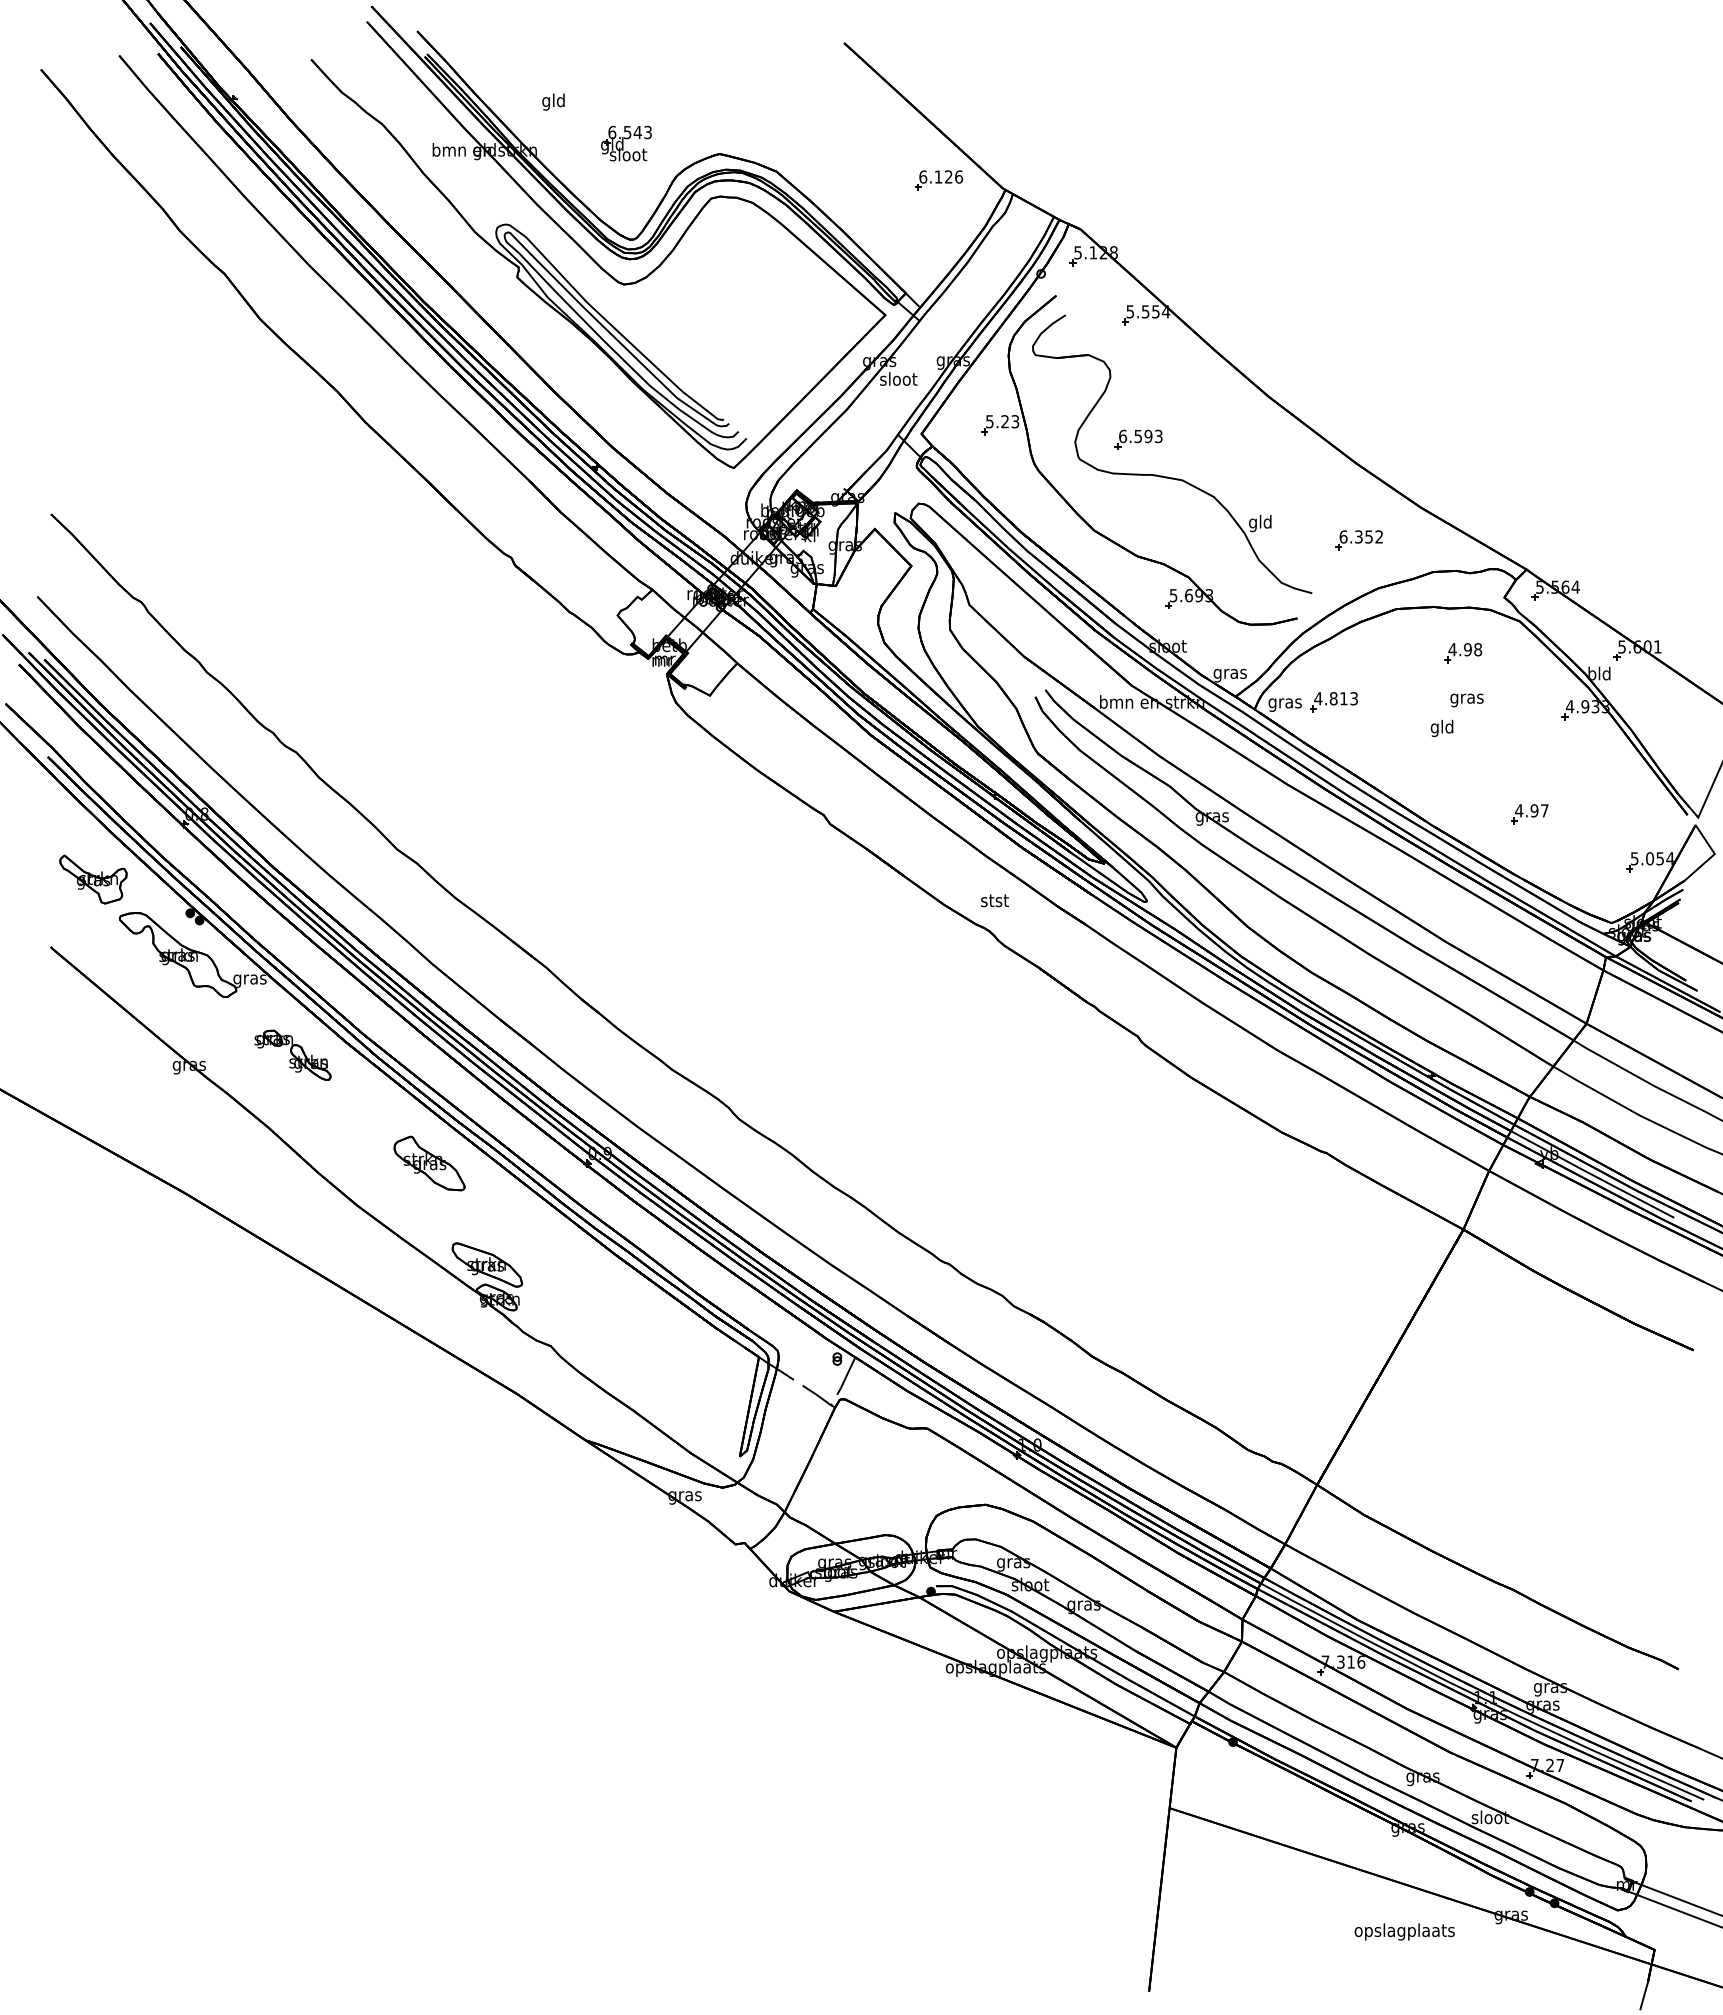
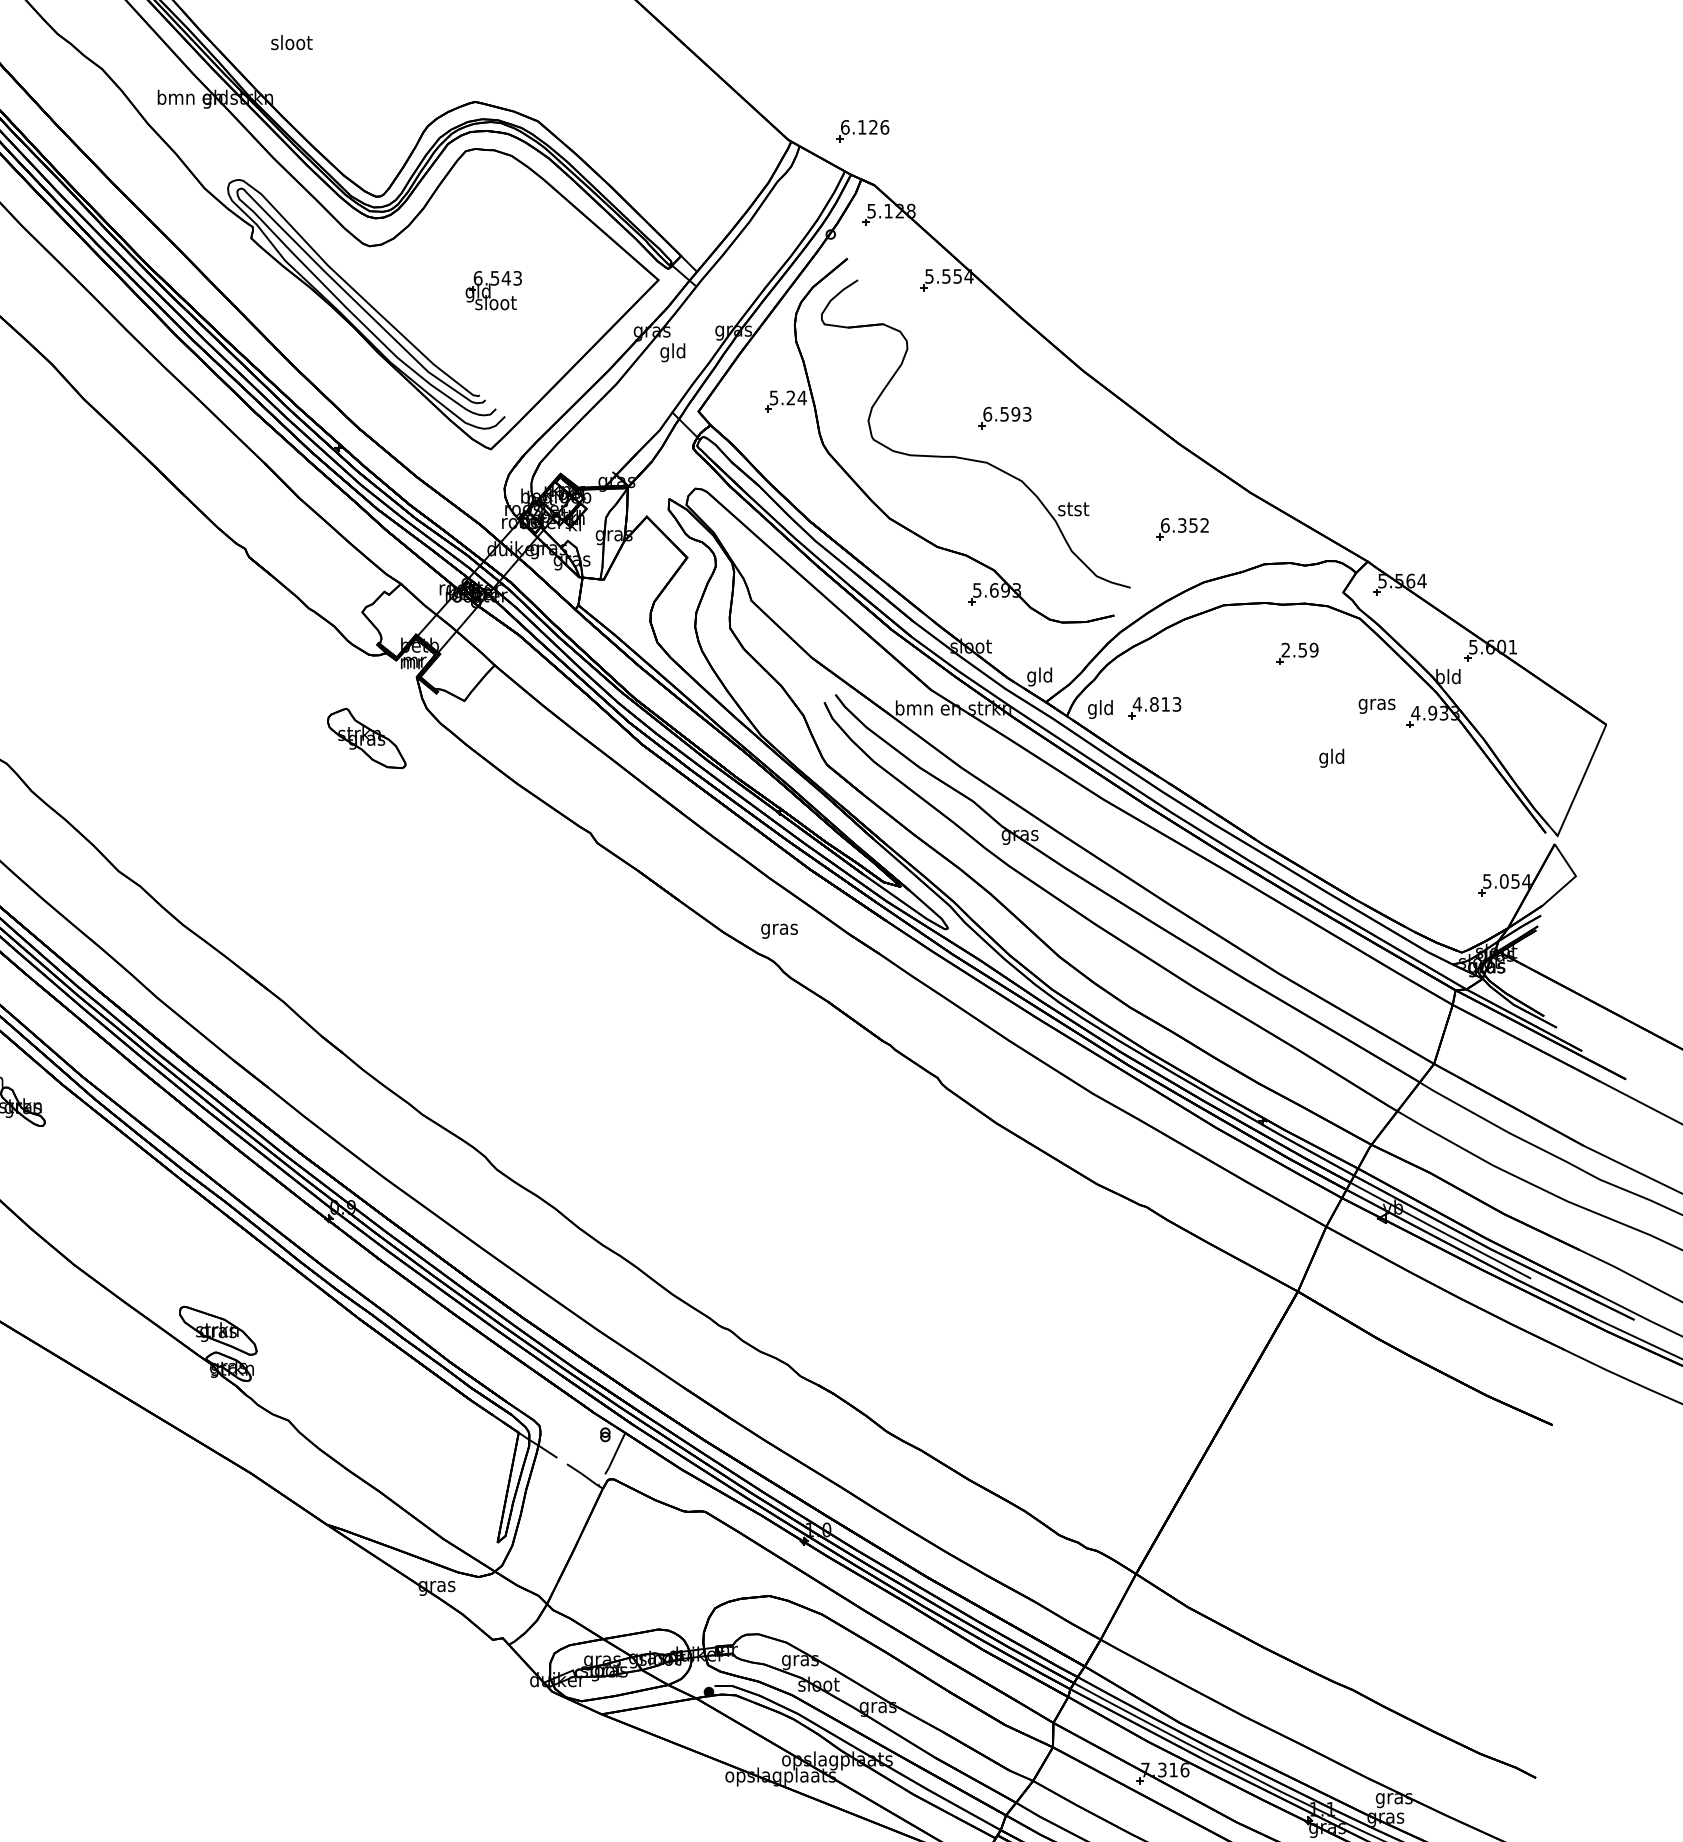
text: (553, 101) -> (291, 43), gld -> sloot
part: (626, 143) -> (493, 290), moved
part: (938, 180) -> (862, 131), moved
text: (898, 380) -> (673, 352), sloot -> gld
text: (1015, 421) -> (802, 397), 5.23 -> 5.24
part: (1138, 439) -> (1004, 417), moved
text: (1260, 523) -> (1073, 510), gld -> stst
text: (1465, 649) -> (1300, 649), 4.98 -> 2.59
text: (1229, 673) -> (1039, 676), gras -> gld
text: (1466, 700) -> (1376, 706), moved
text: (1284, 702) -> (1099, 708), gras -> gld
text: (1441, 727) -> (1331, 757), moved
part: (1529, 814) -> (1370, 832), removed
text: (994, 902) -> (779, 929), stst -> gras
part: (429, 1163) -> (366, 738), moved

